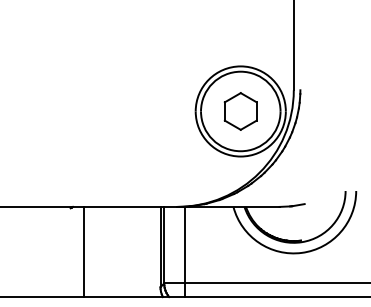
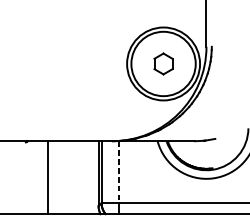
part: (240, 111) -> (163, 63), size x0.7
line: (185, 245) -> (118, 172), solid -> dashed
line: (83, 251) -> (48, 177), moved

